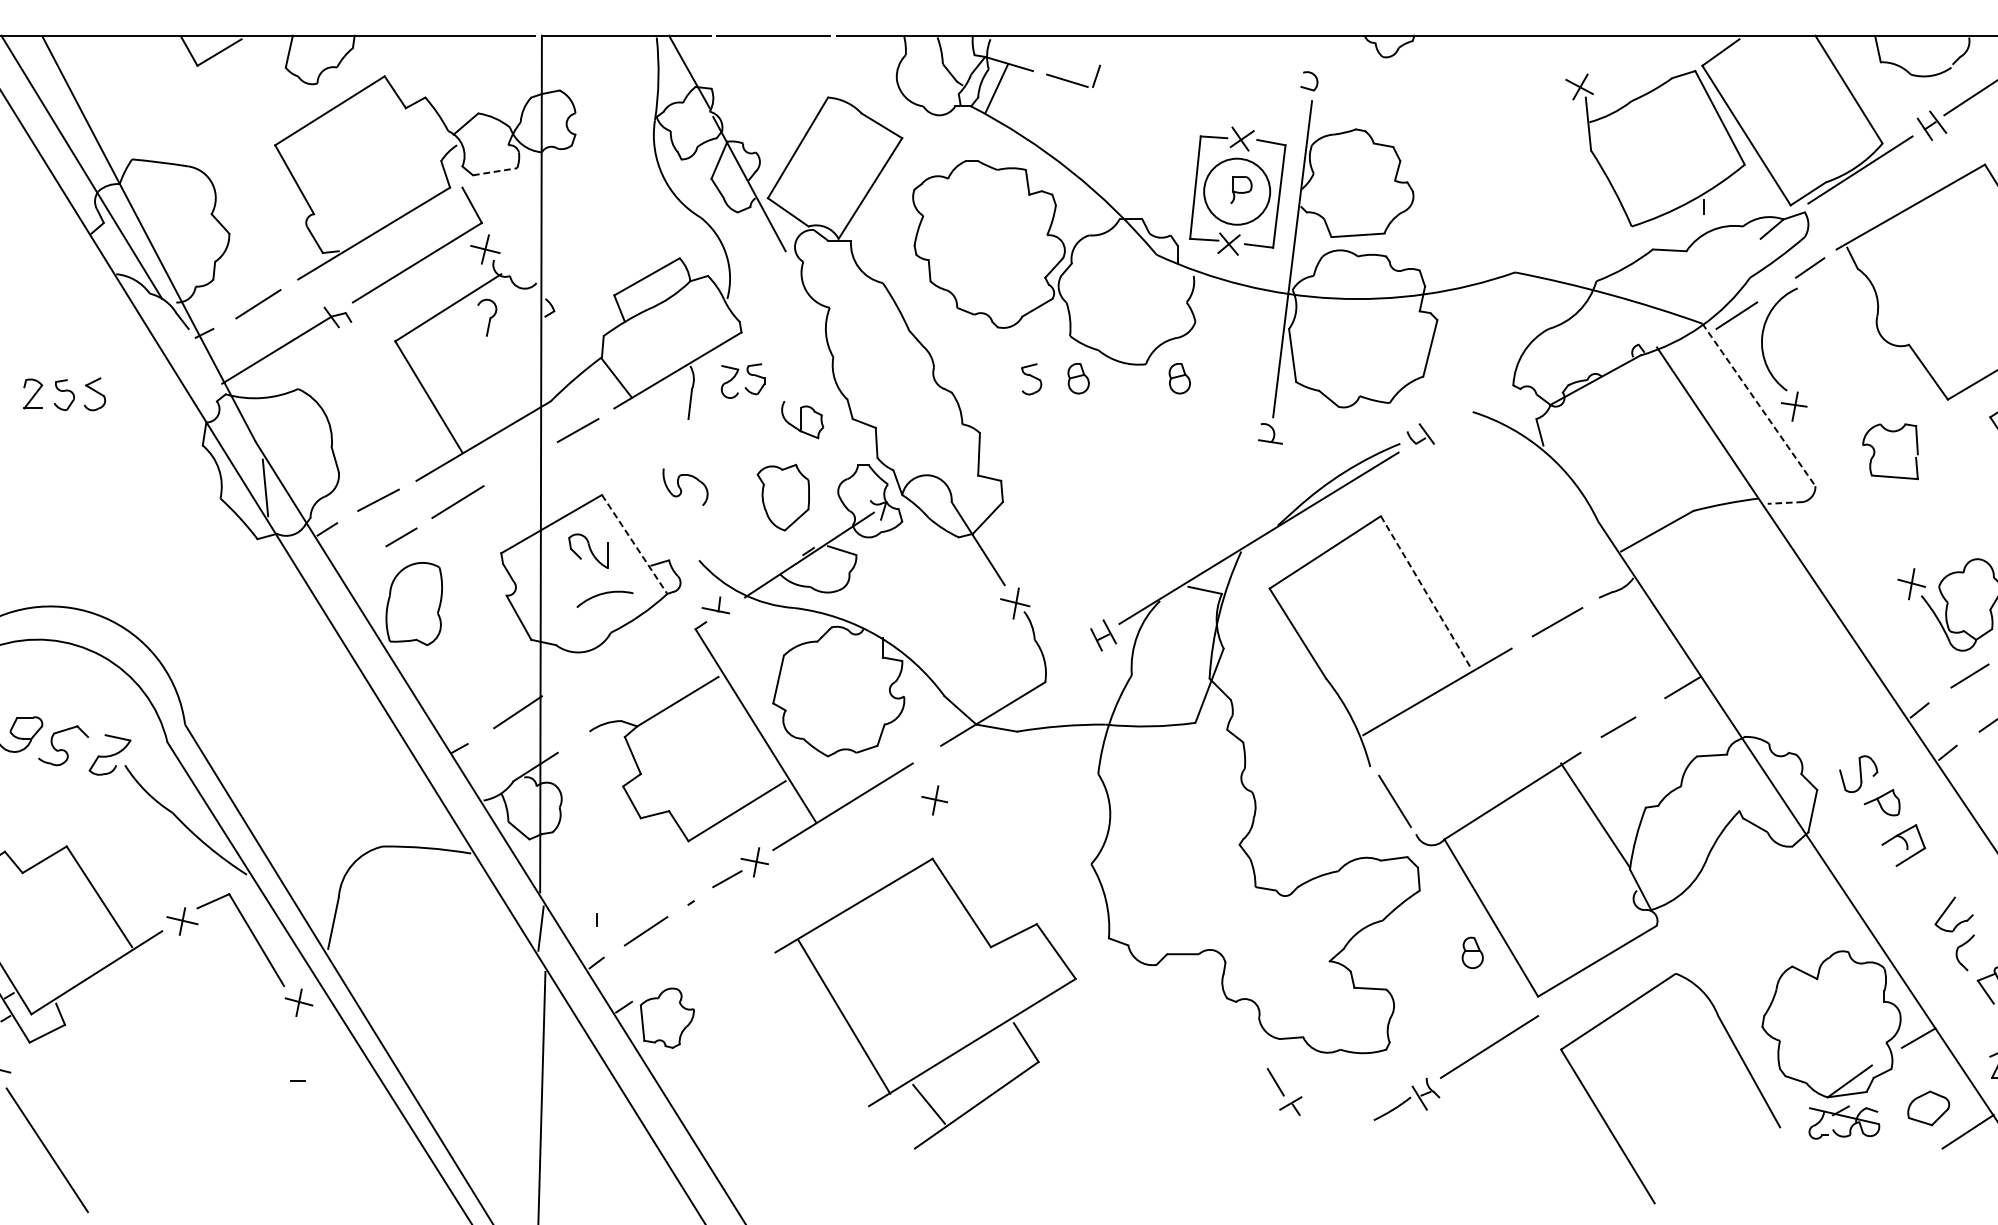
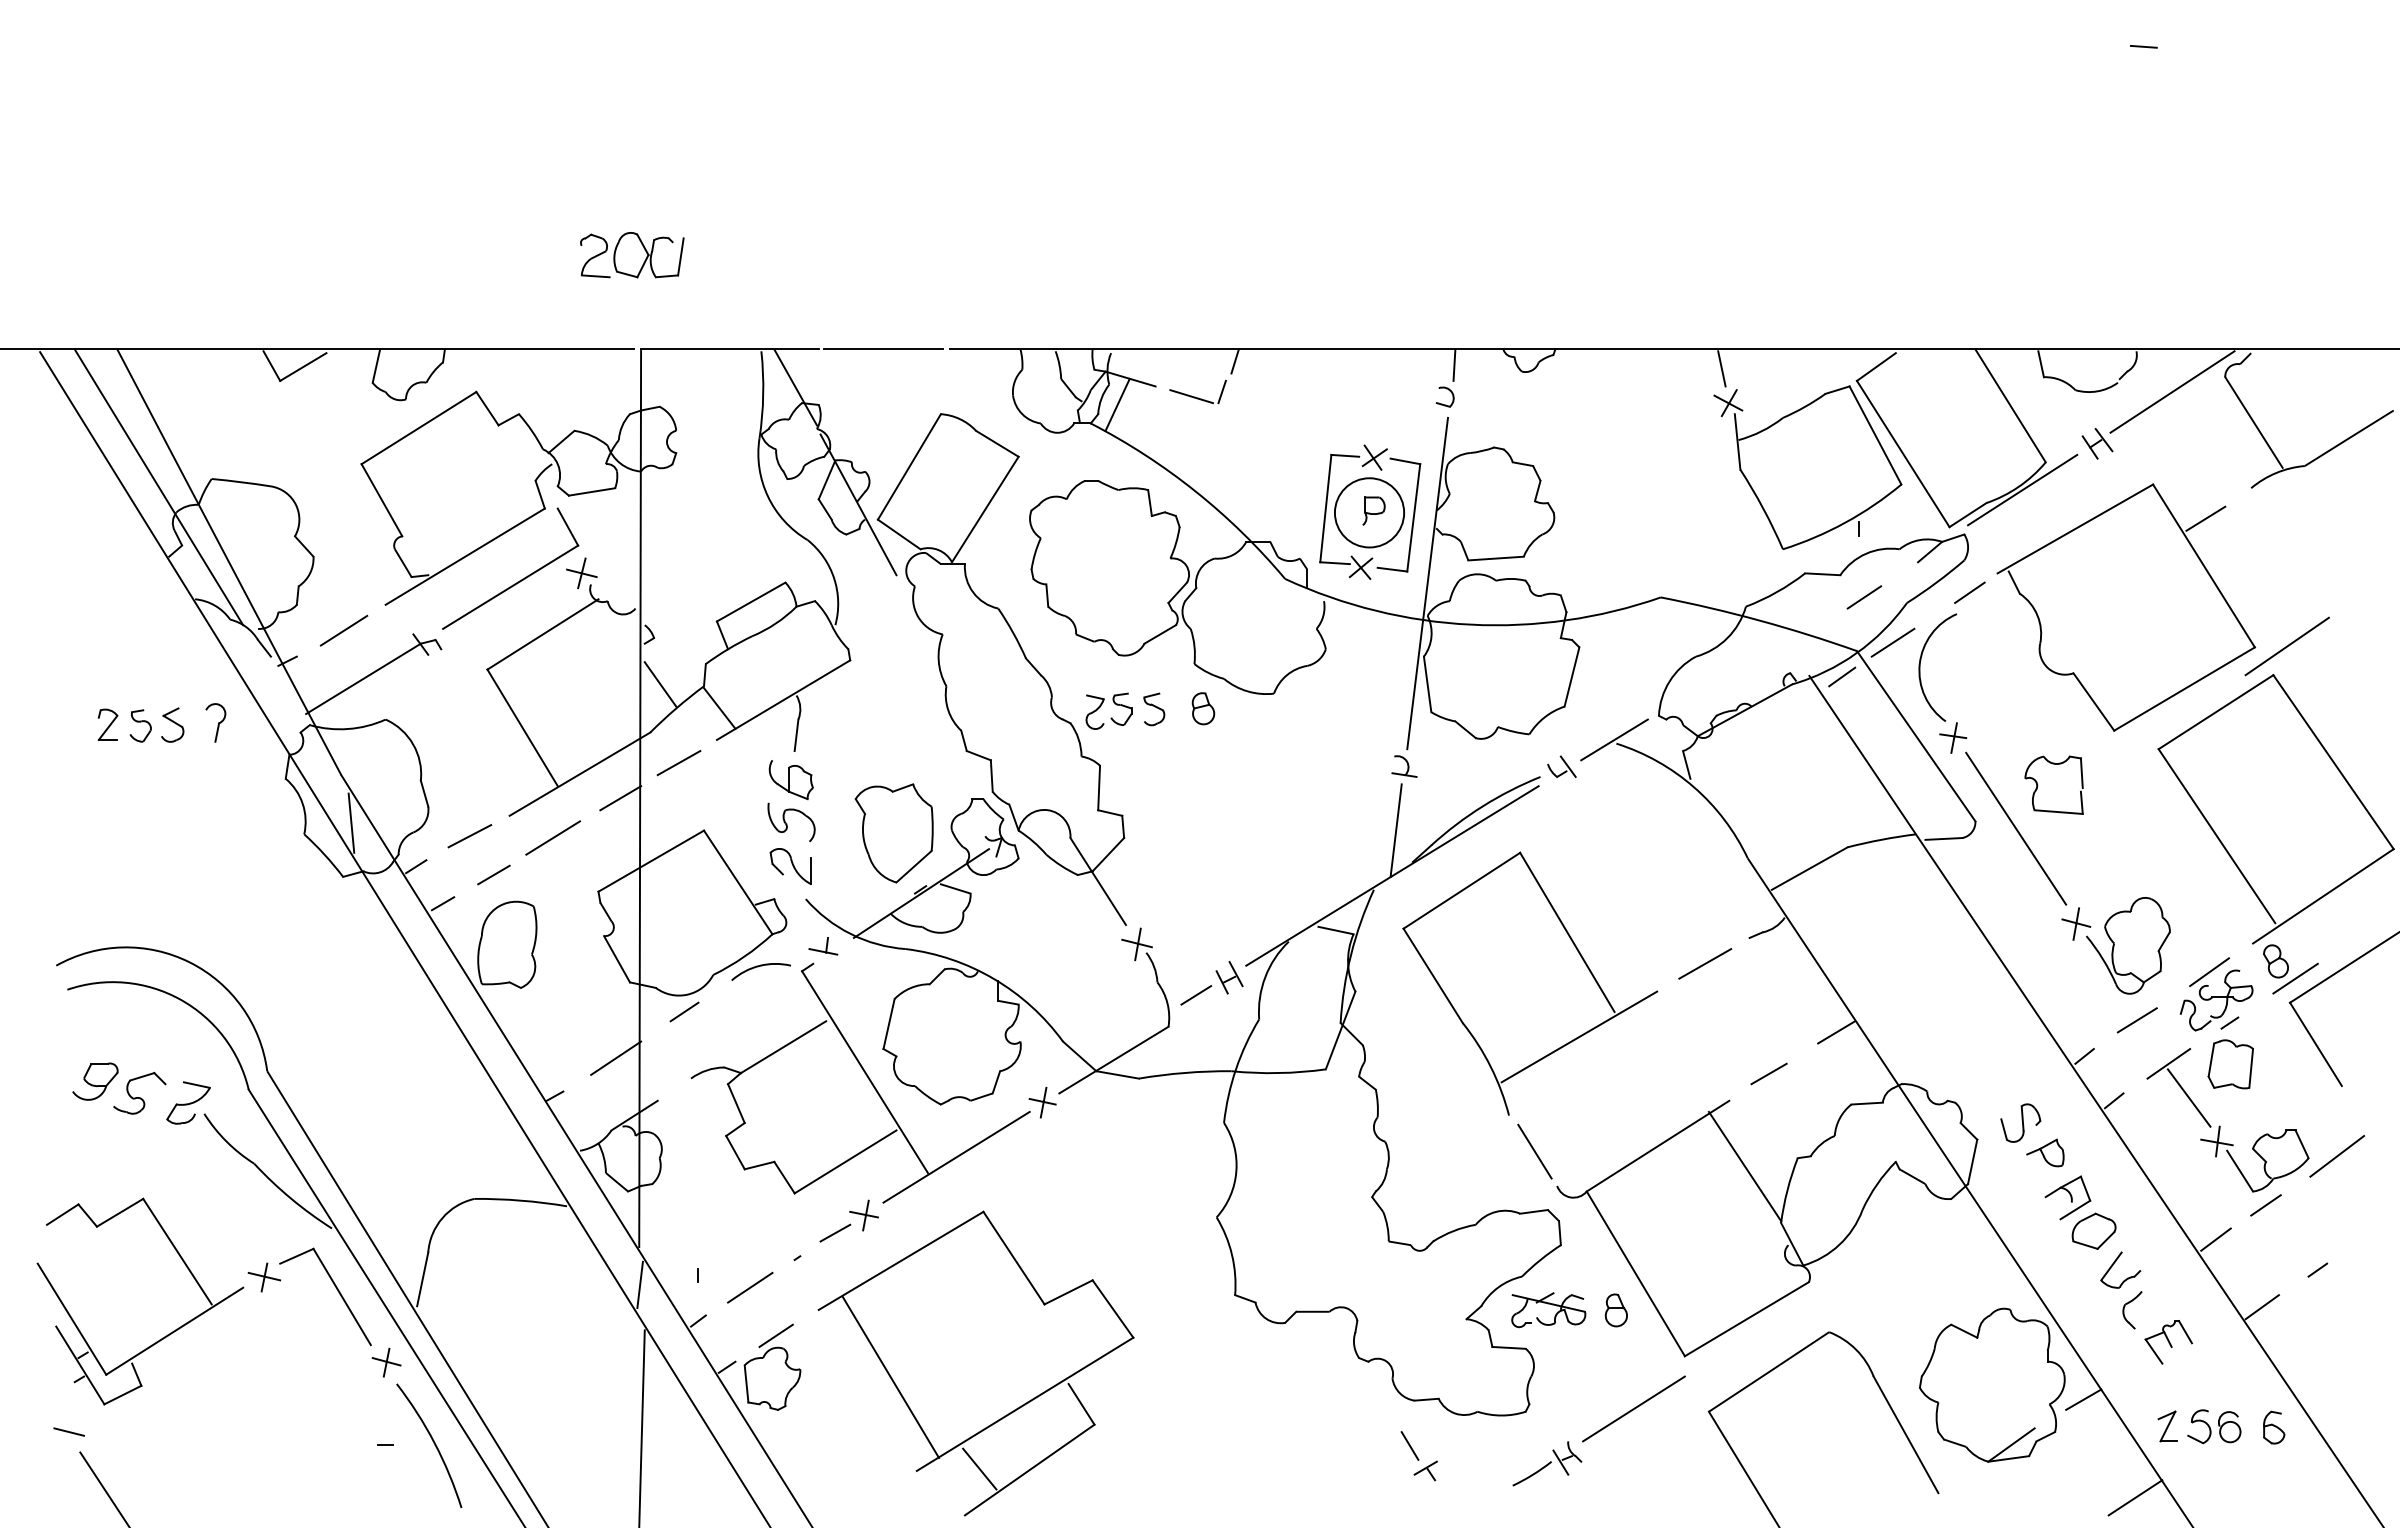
line: (1108, 47) -> (1234, 361), added
line: (1318, 50) -> (1454, 364), added
line: (1573, 53) -> (1721, 368), added
line: (495, 171) -> (592, 491), dashed -> solid
line: (1709, 272) -> (1864, 597), added
part: (486, 317) -> (215, 722), moved
line: (1688, 347) -> (1842, 676), added
line: (560, 355) -> (660, 684), added
part: (1179, 378) -> (1309, 708), removed
part: (745, 387) -> (1111, 717), moved
line: (1759, 405) -> (1916, 736), dashed -> solid
line: (1470, 408) -> (1614, 739), added
part: (801, 420) -> (790, 780), moved
line: (522, 464) -> (620, 798), added
line: (1854, 492) -> (2016, 828), added
line: (1261, 494) -> (1395, 830), added
part: (782, 497) -> (893, 833), size x1.43
line: (1784, 502) -> (1943, 838), dashed -> solid
line: (634, 544) -> (738, 882), dashed -> solid
part: (588, 551) -> (790, 866), moved
line: (352, 564) -> (442, 903), added
line: (1426, 592) -> (1567, 932), dashed -> solid
arc: (602, 595) -> (758, 967), moved
line: (1072, 652) -> (1196, 995), added
line: (583, 667) -> (684, 1011), added
part: (934, 800) -> (1042, 1102), moved
line: (670, 976) -> (775, 1335), added
part: (925, 1003) -> (975, 1363), moved
arc: (343, 1079) -> (433, 1443), added
part: (1928, 1107) -> (2093, 1230), moved
part: (1844, 1122) -> (1548, 1310), moved

